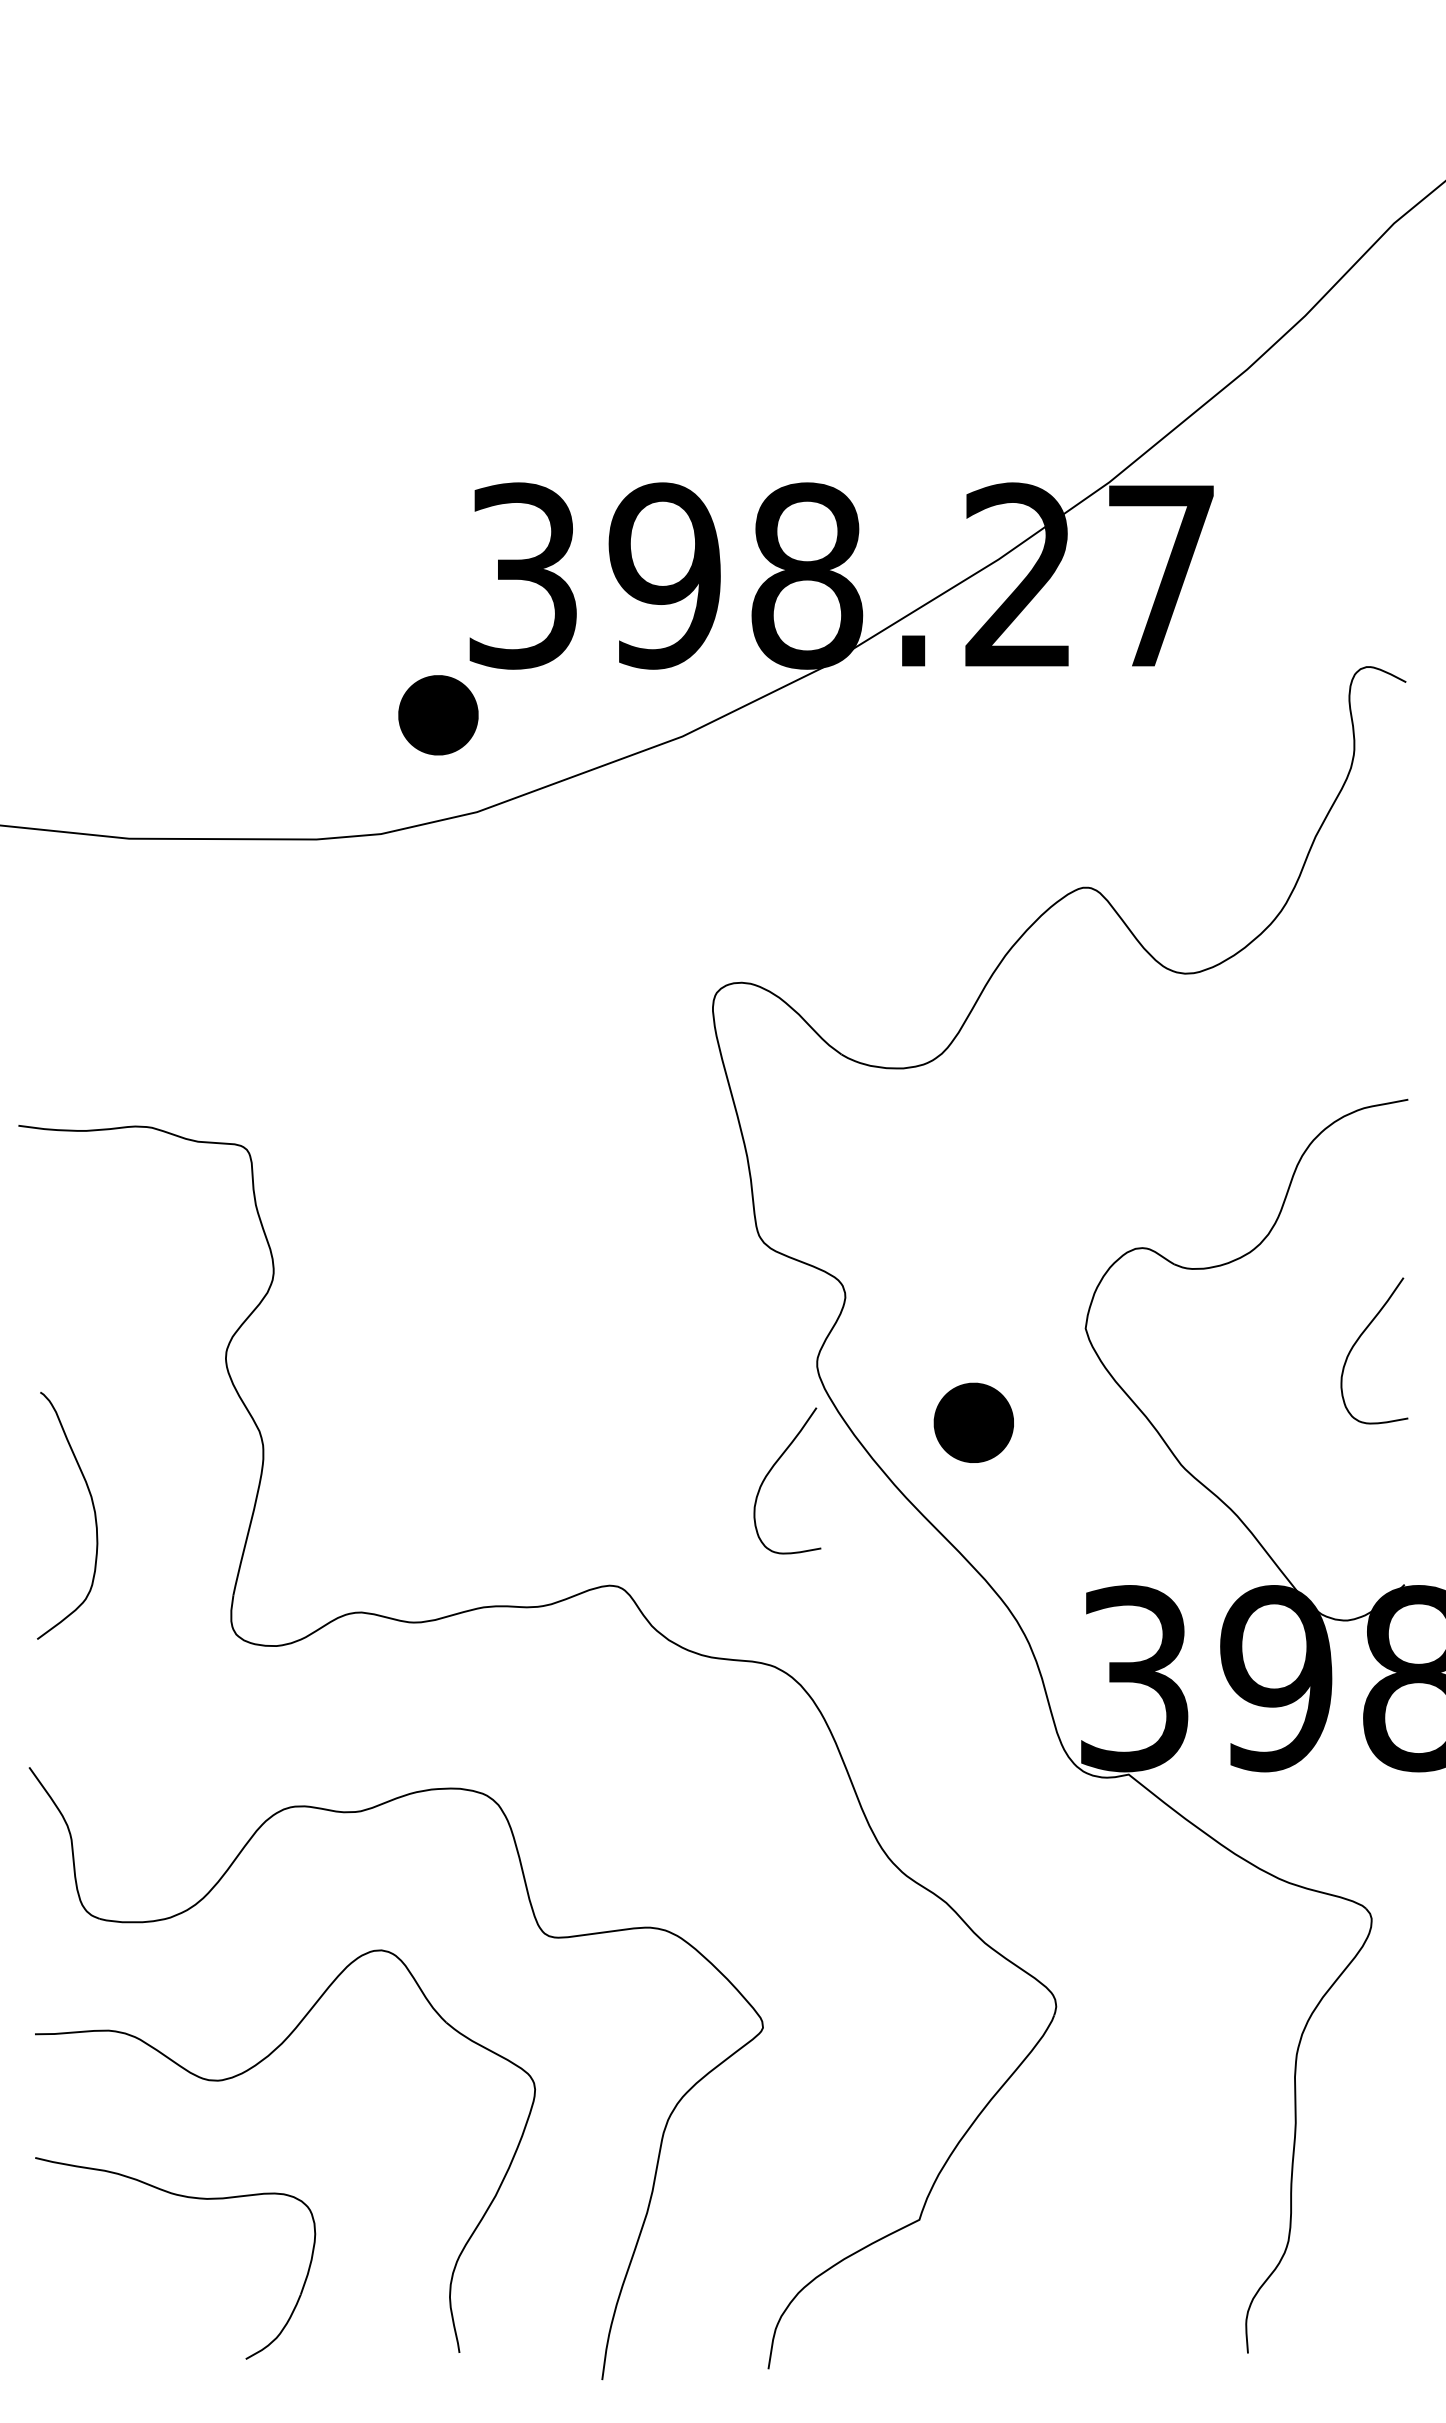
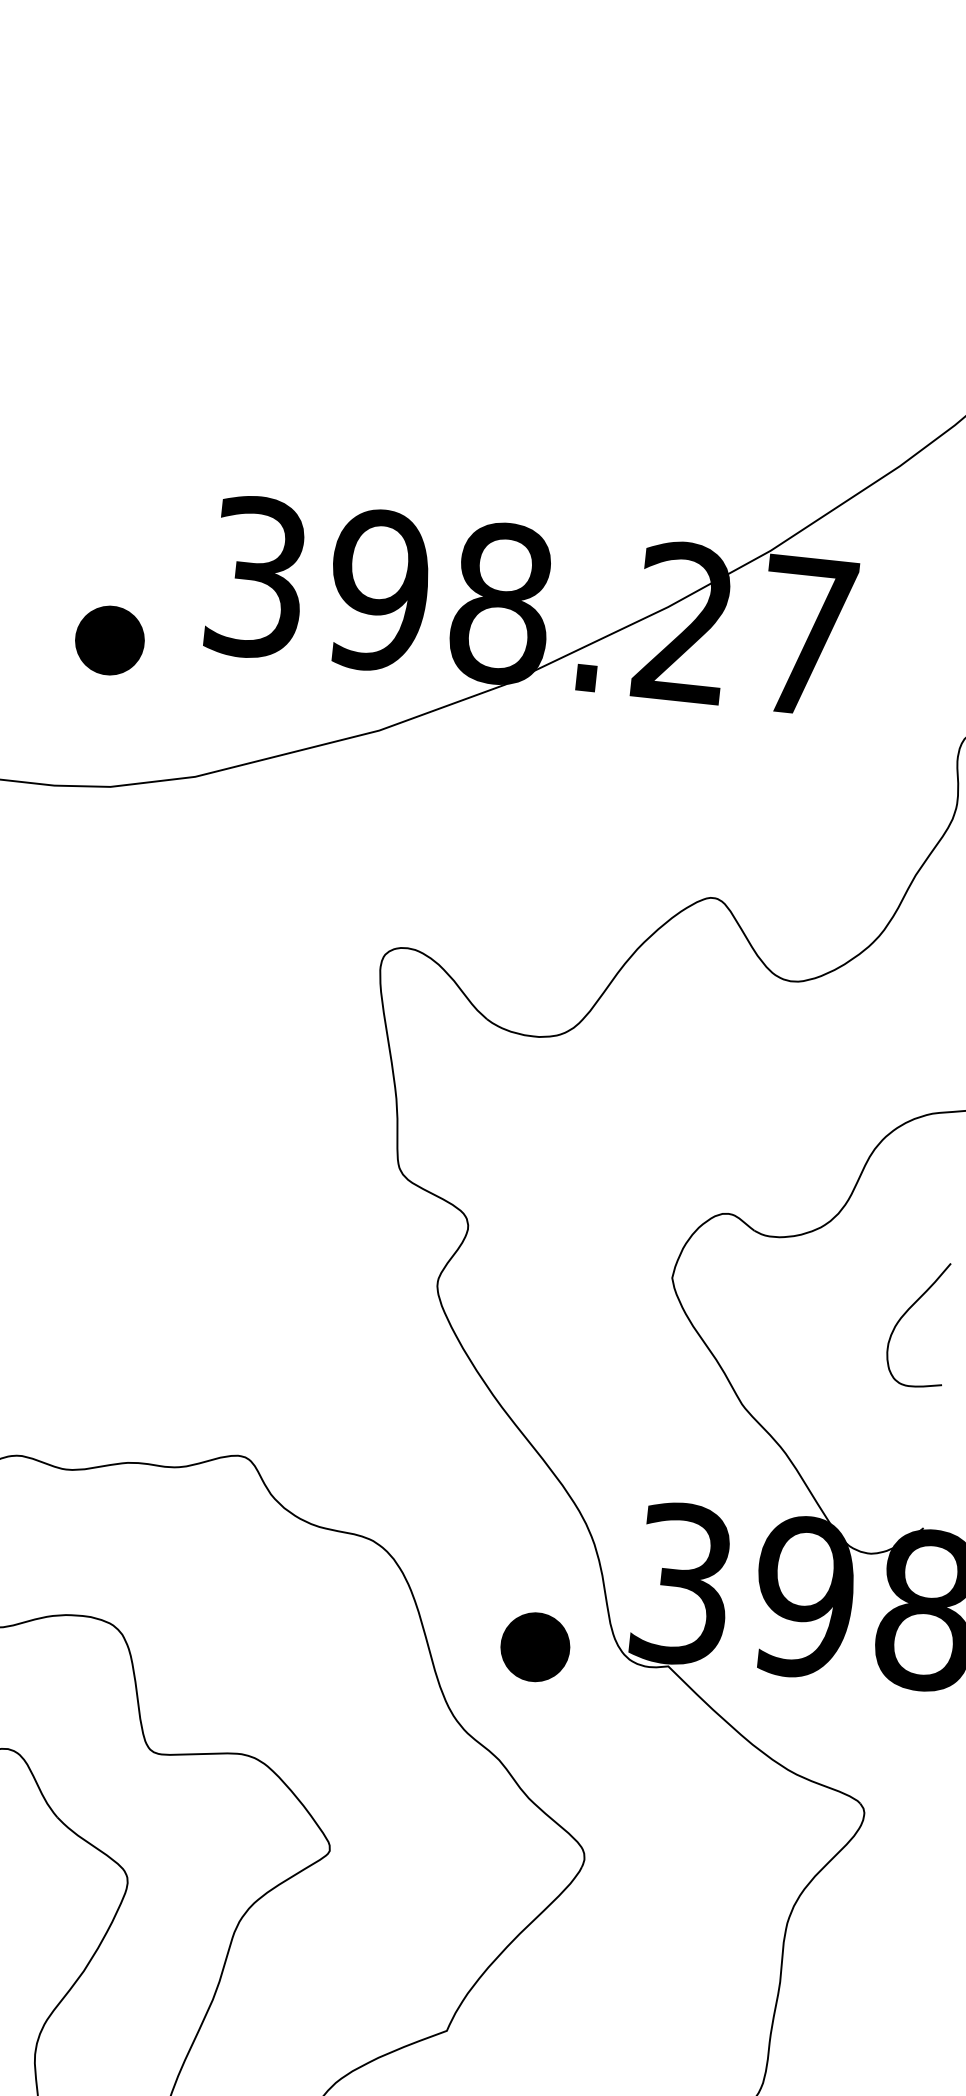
part: (438, 715) -> (109, 640), moved
part: (973, 1422) -> (535, 1646), moved
curve: (772, 1469) -> (389, 1370), removed

